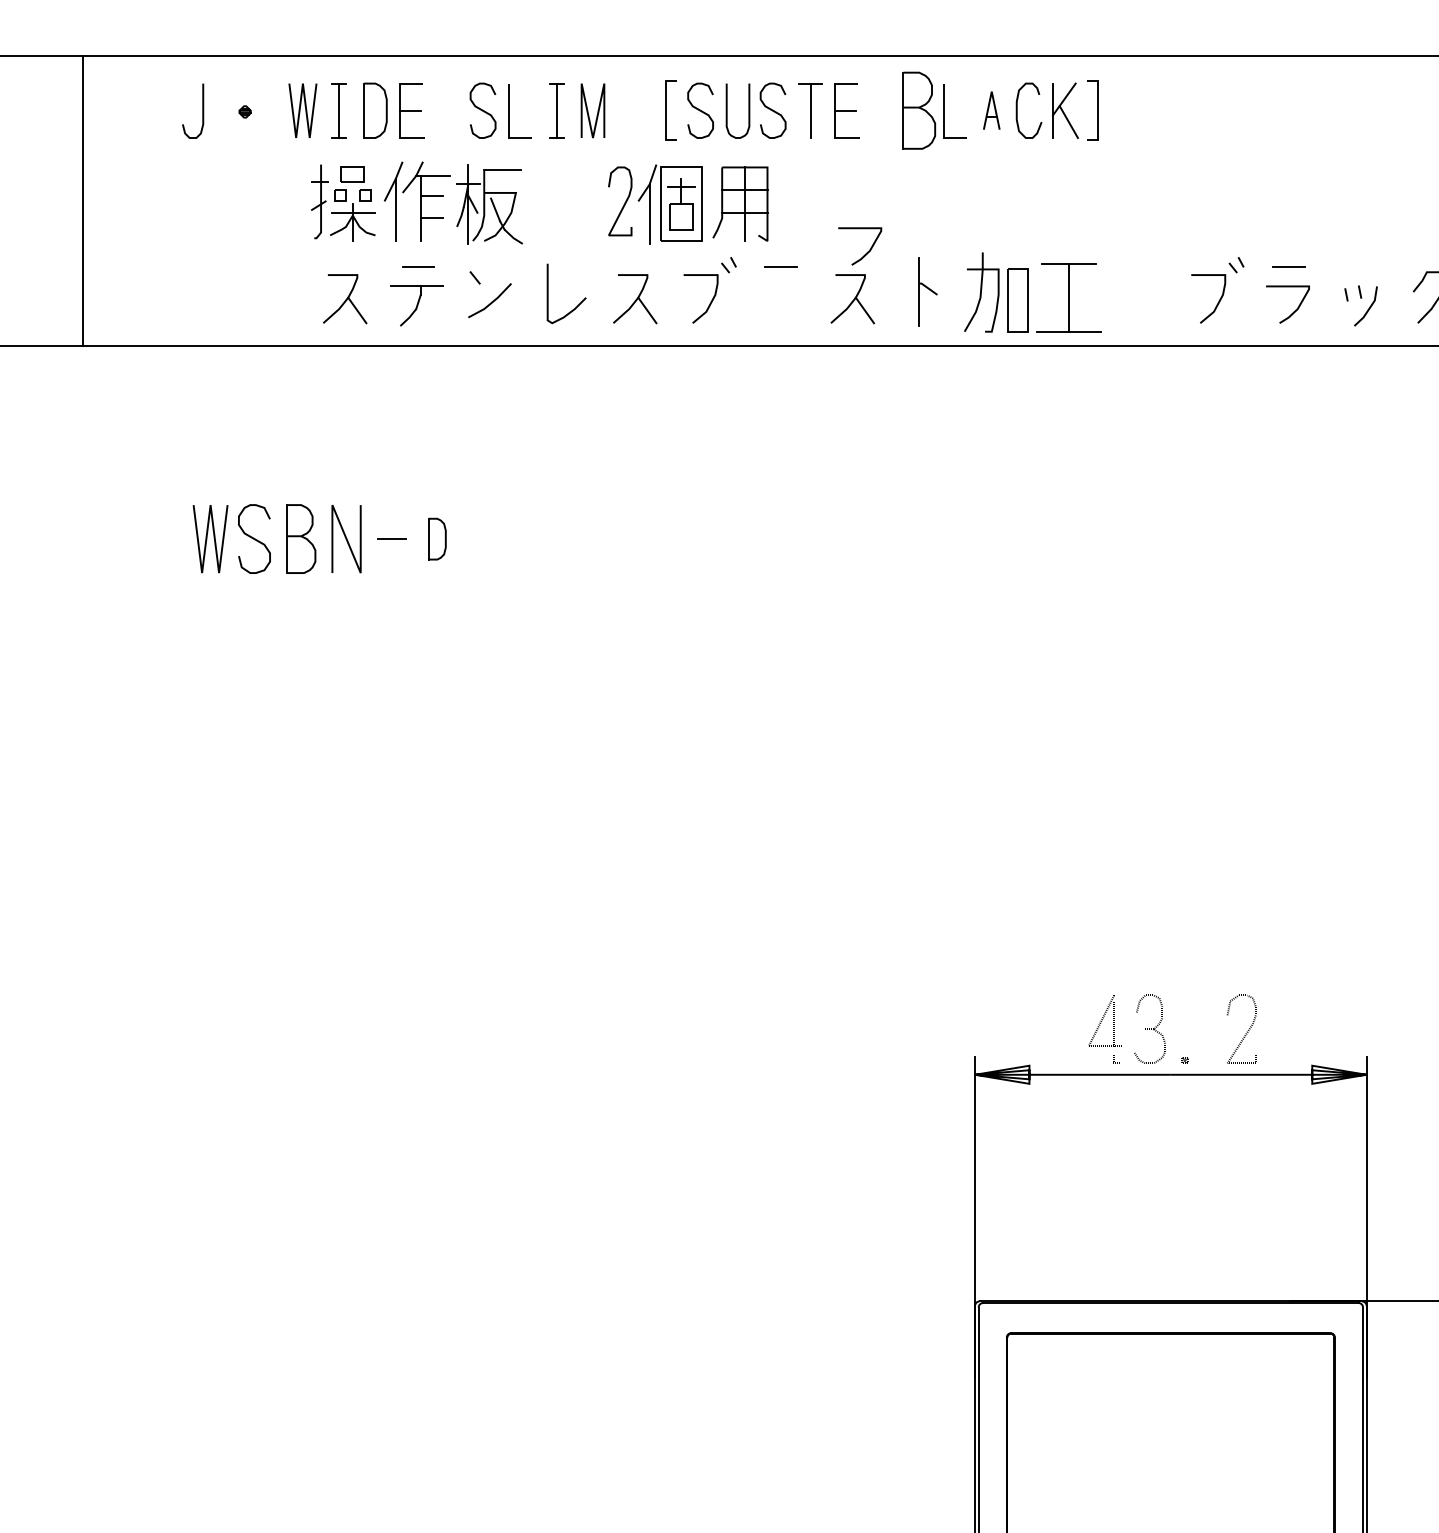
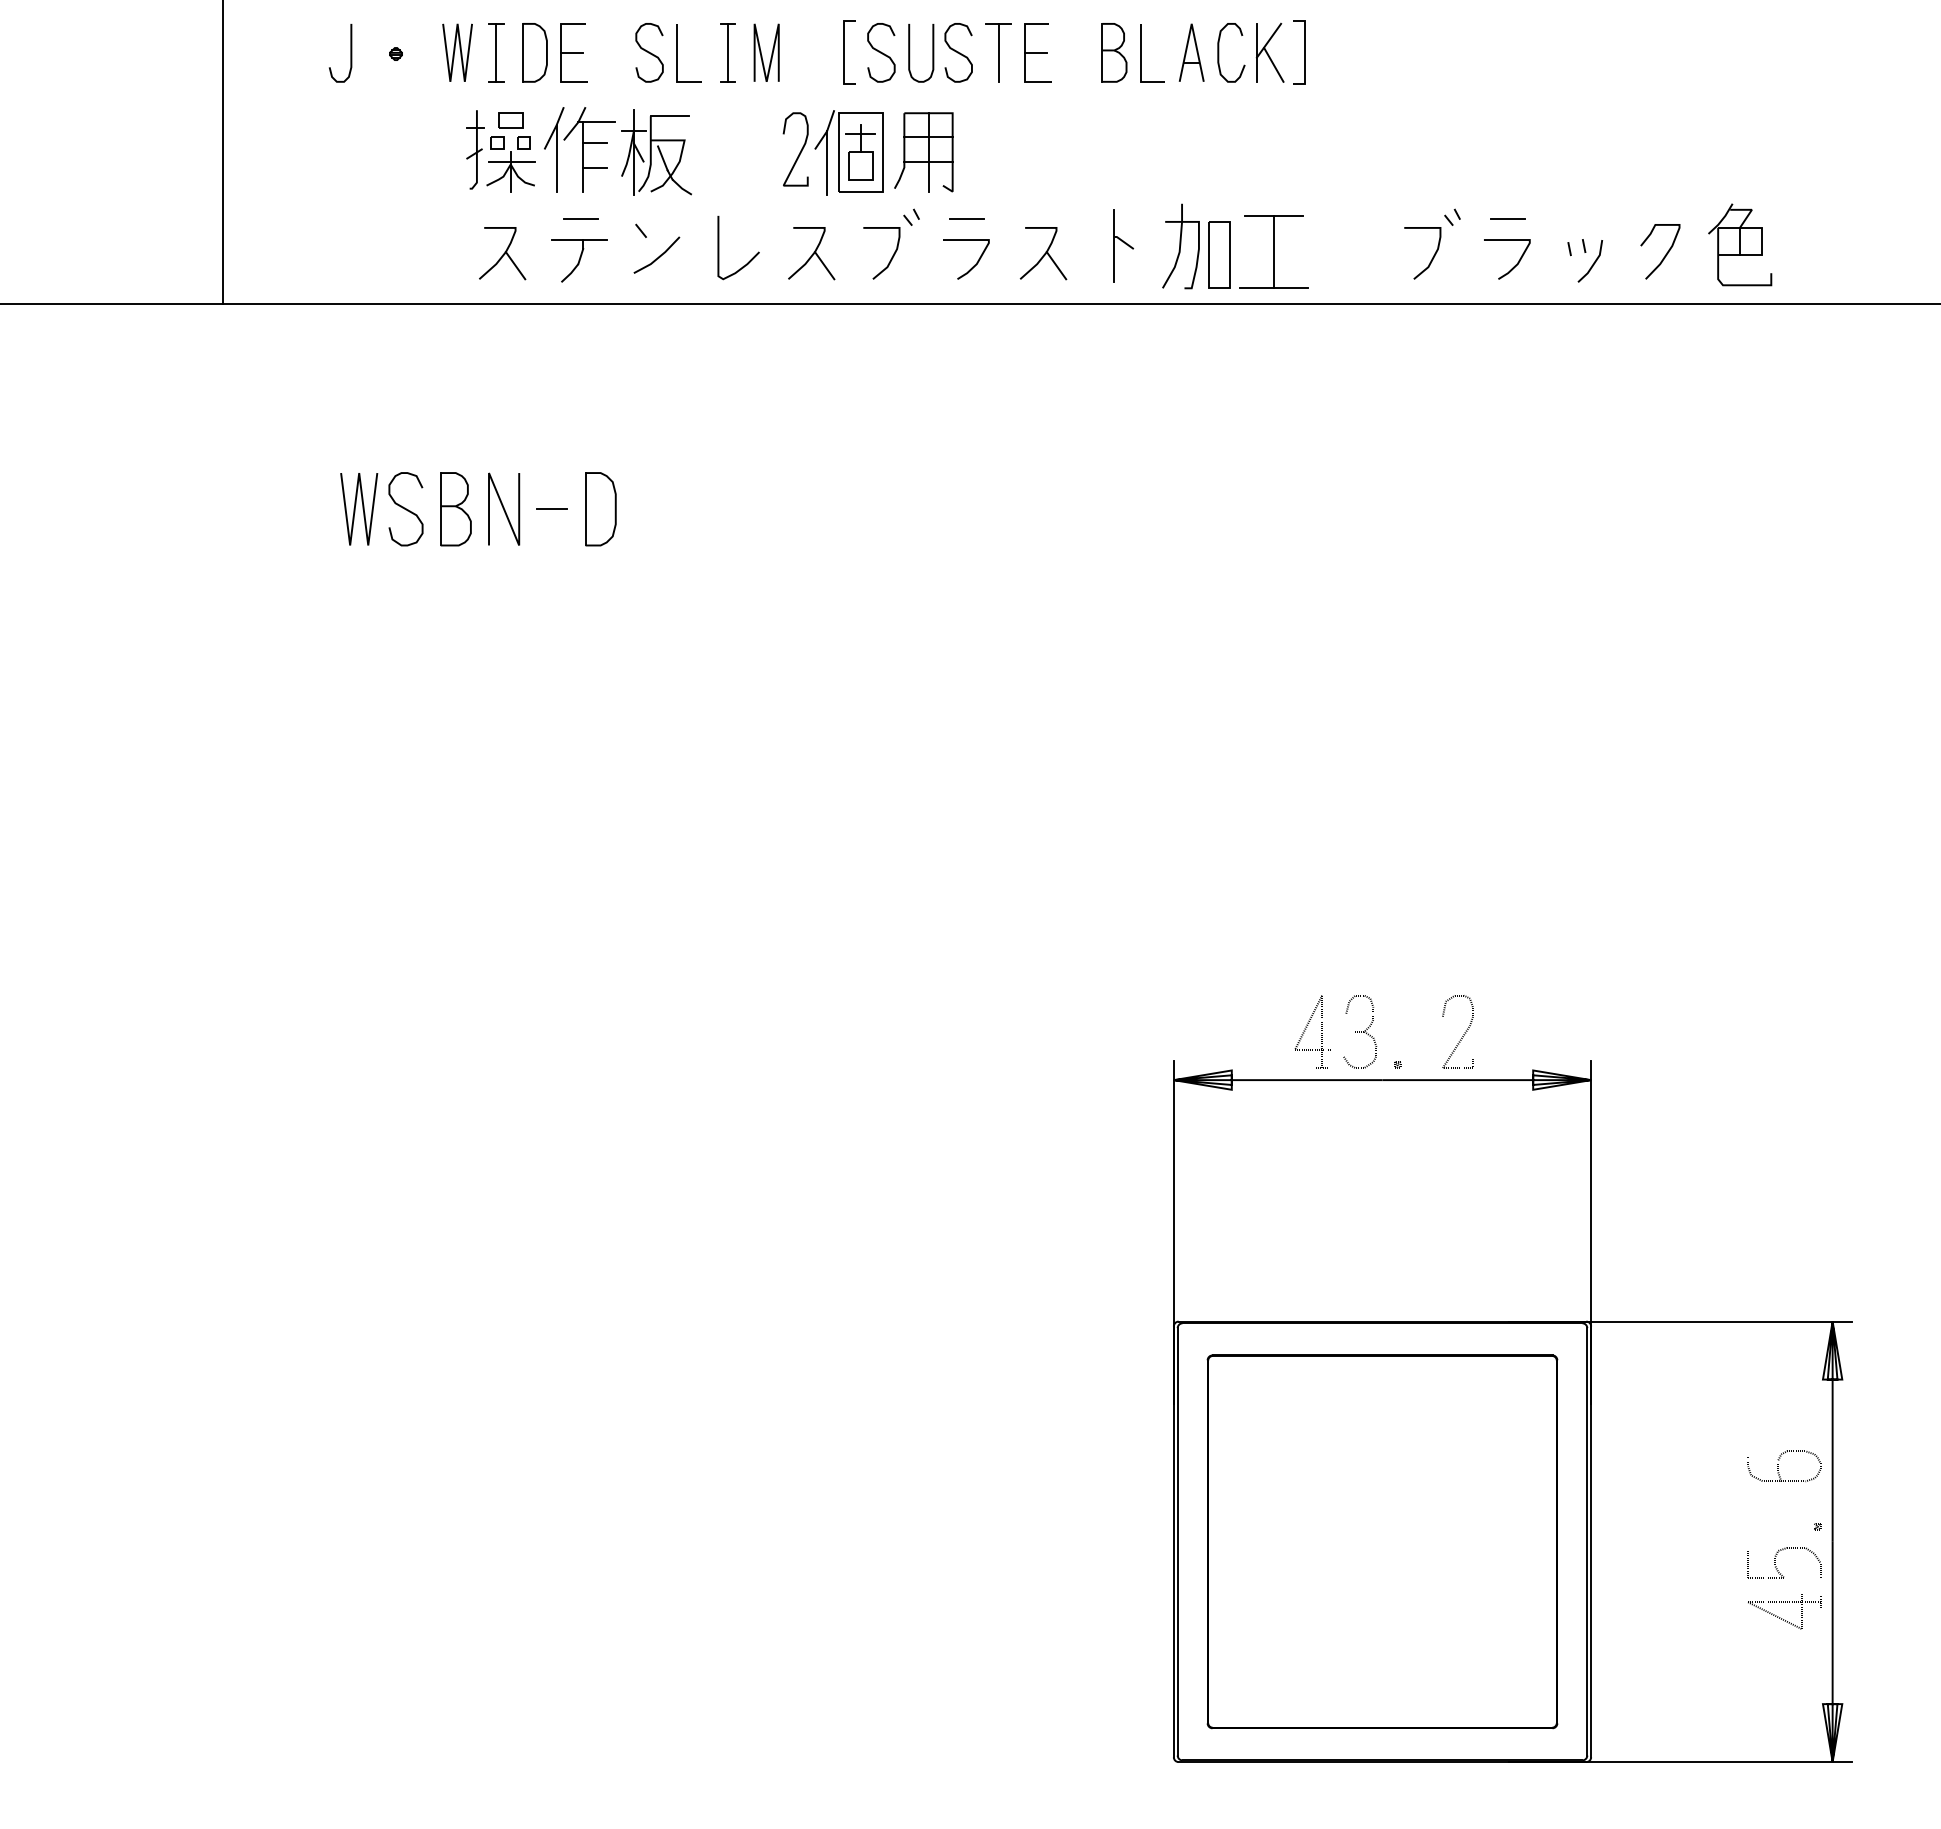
part: (919, 110) -> (1114, 52), size x0.71
part: (991, 110) -> (1191, 52), size x1.43
curve: (866, 252) -> (973, 265), moved
part: (437, 539) -> (600, 509), size x1.67

